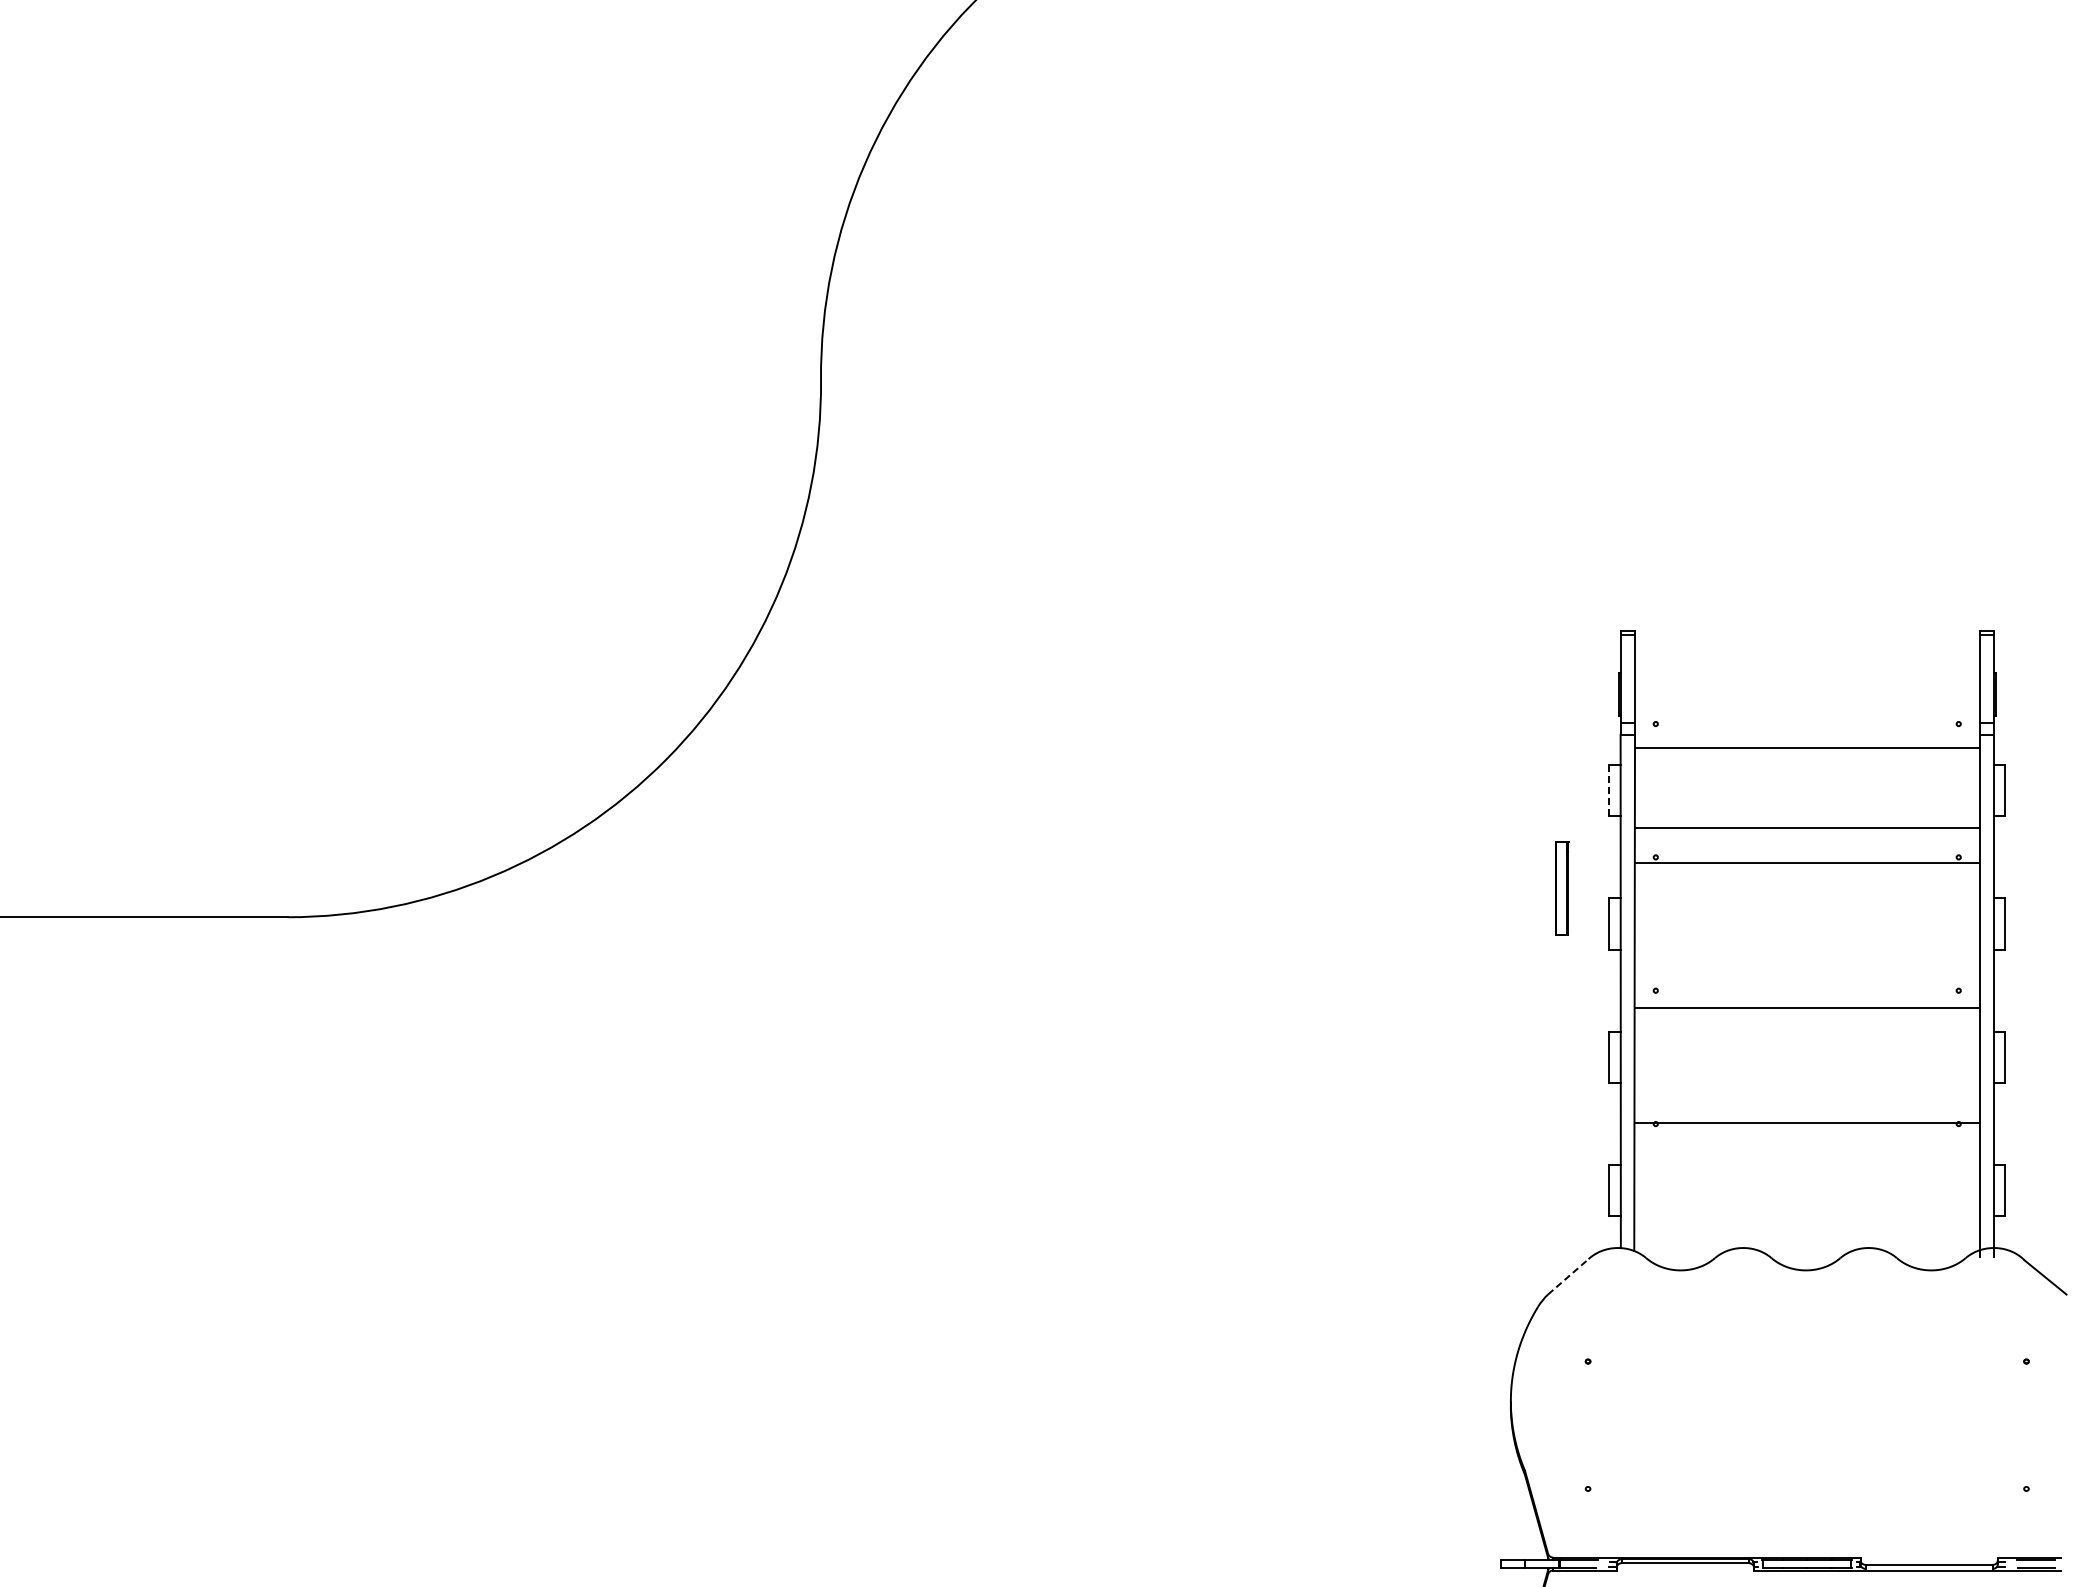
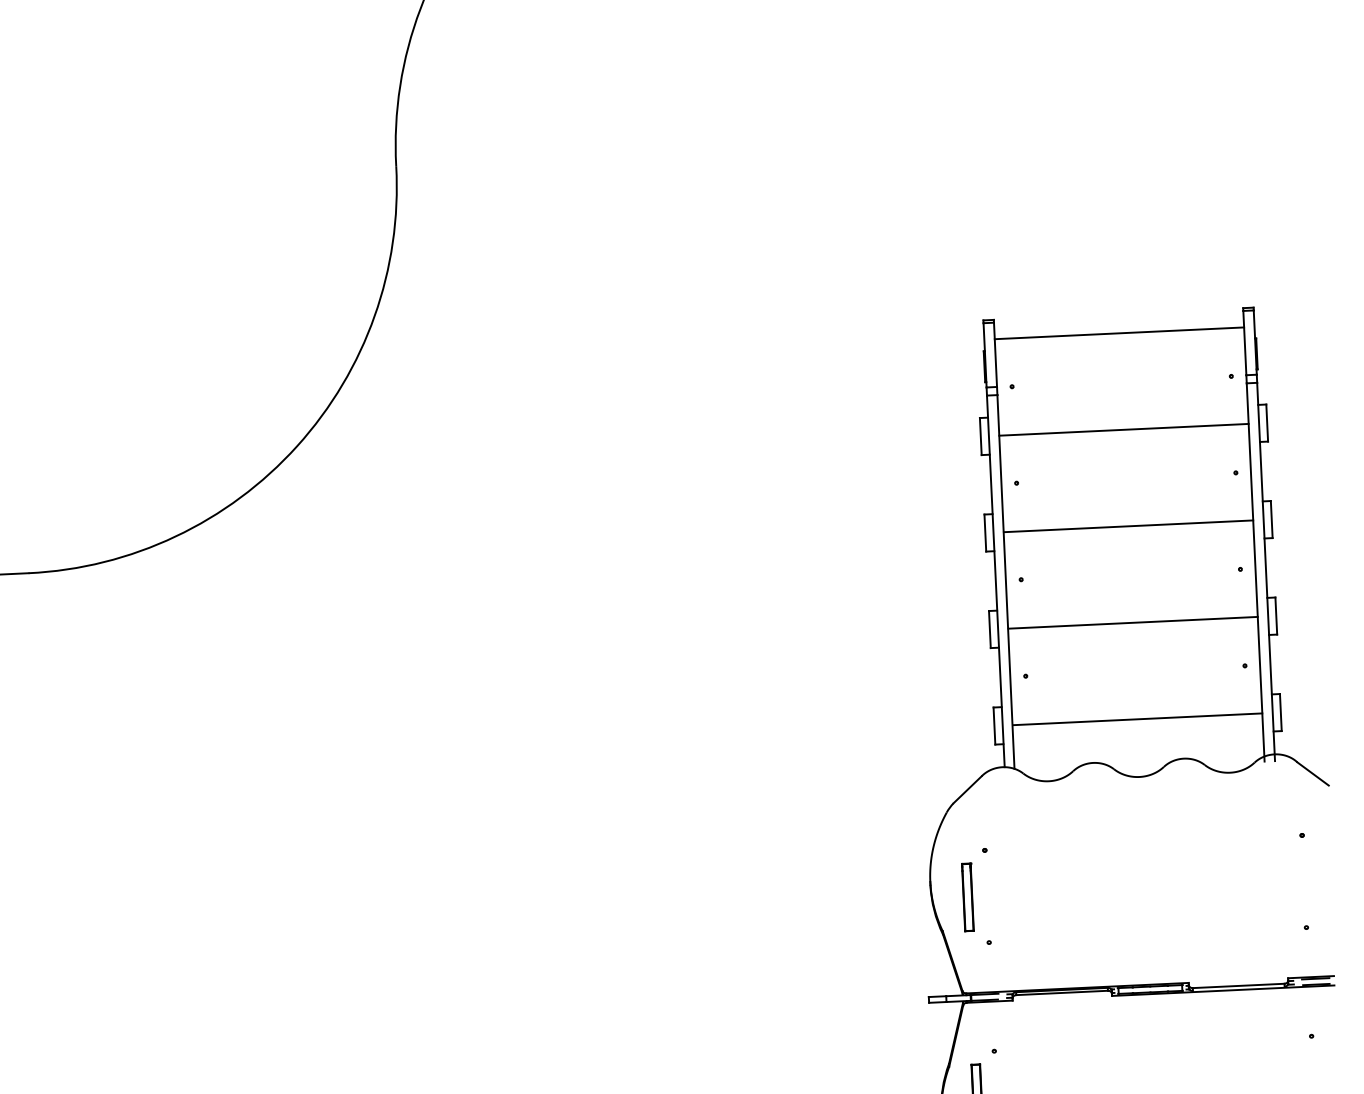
line: (1807, 748) -> (1119, 333), moved
line: (1609, 790) -> (980, 436), dashed -> solid
line: (1807, 828) -> (1128, 526), moved
line: (1807, 862) -> (1124, 429), moved
part: (1562, 888) -> (968, 897), moved
line: (1807, 1008) -> (1133, 622), moved
line: (1807, 1122) -> (1137, 719), moved
line: (1568, 1276) -> (967, 789), dashed -> solid

